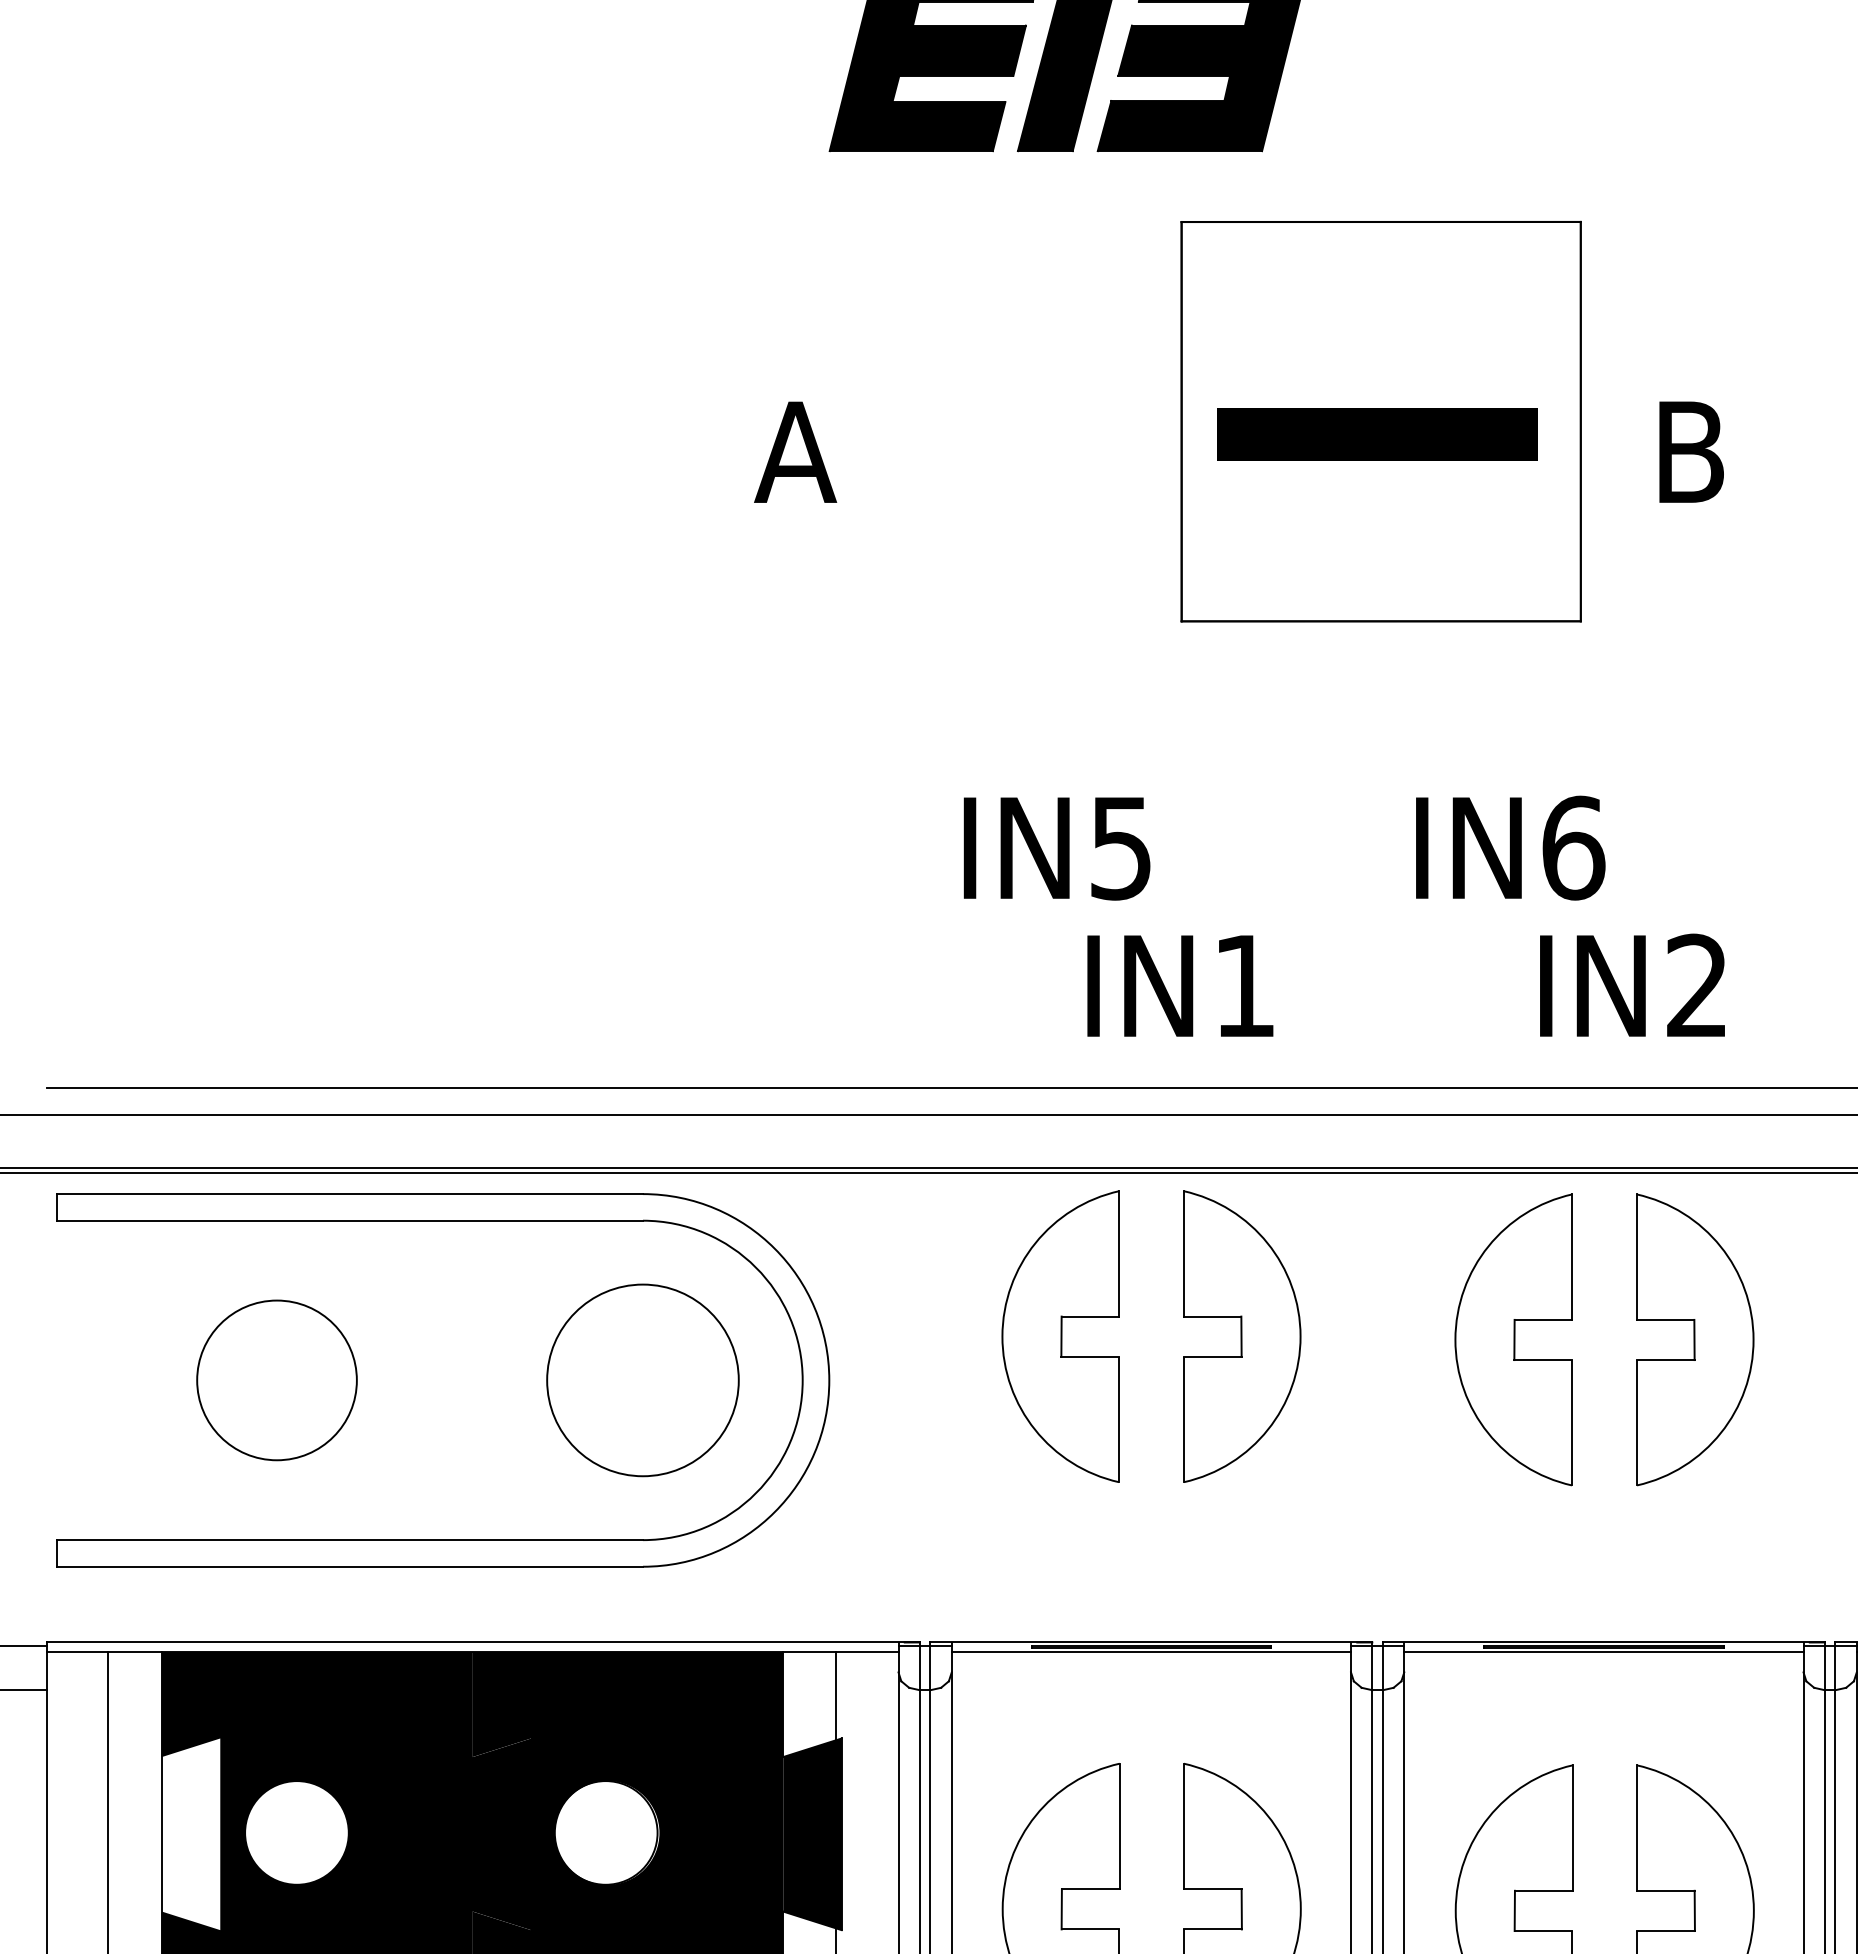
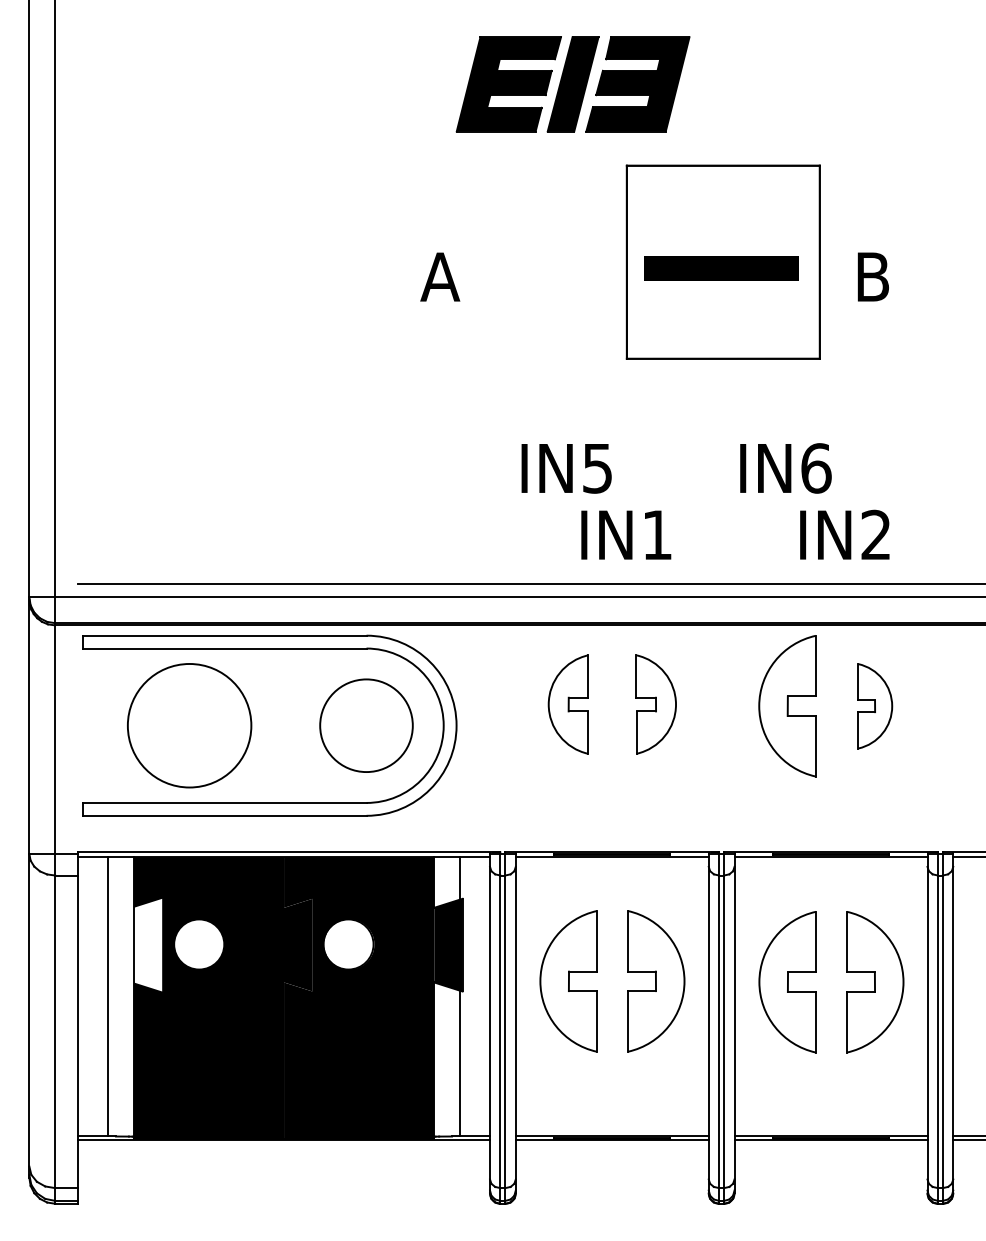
part: (1060, 1336) -> (568, 704), size x0.7
part: (1242, 1336) -> (656, 704), size x0.7
part: (1695, 1340) -> (875, 706), size x0.6
circle: (276, 1379) -> (189, 725), size x1.6

